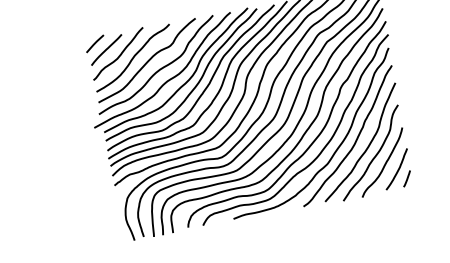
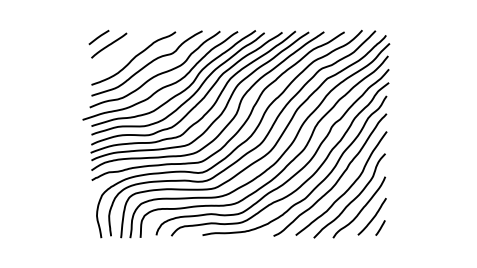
curve: (118, 55) -> (119, 53), removed

